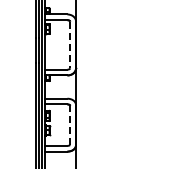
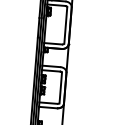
line: (70, 45) -> (65, 25), dashed -> solid
line: (70, 125) -> (60, 88), dashed -> solid

